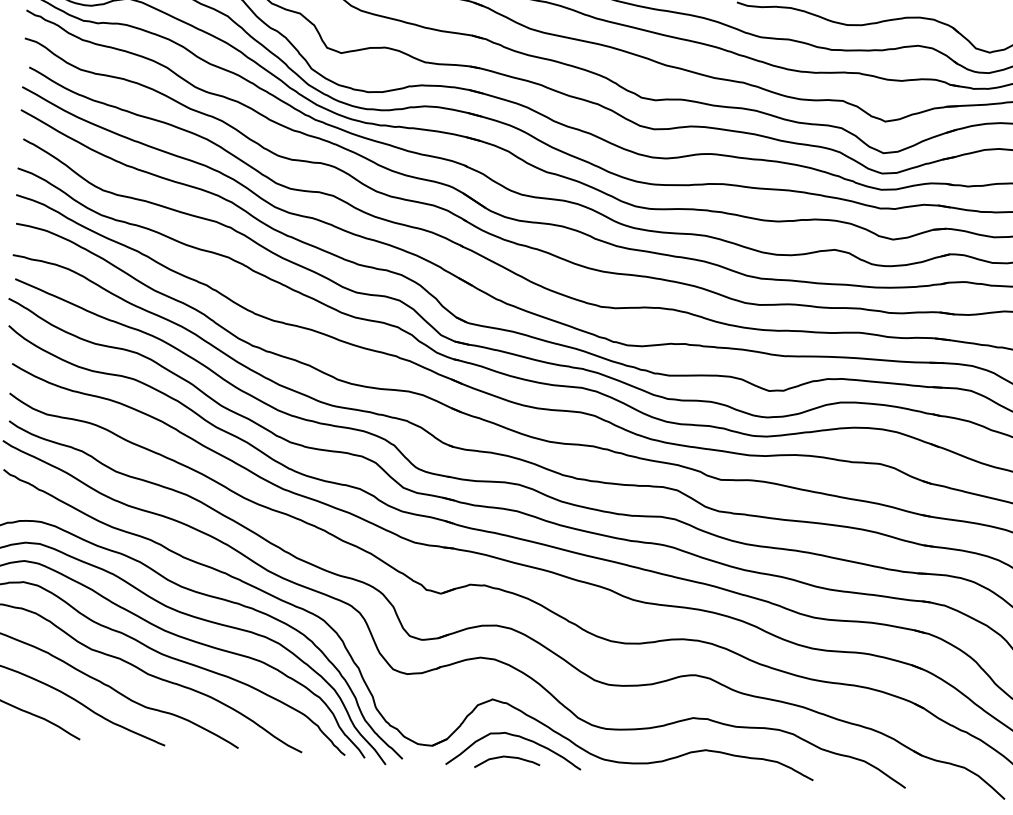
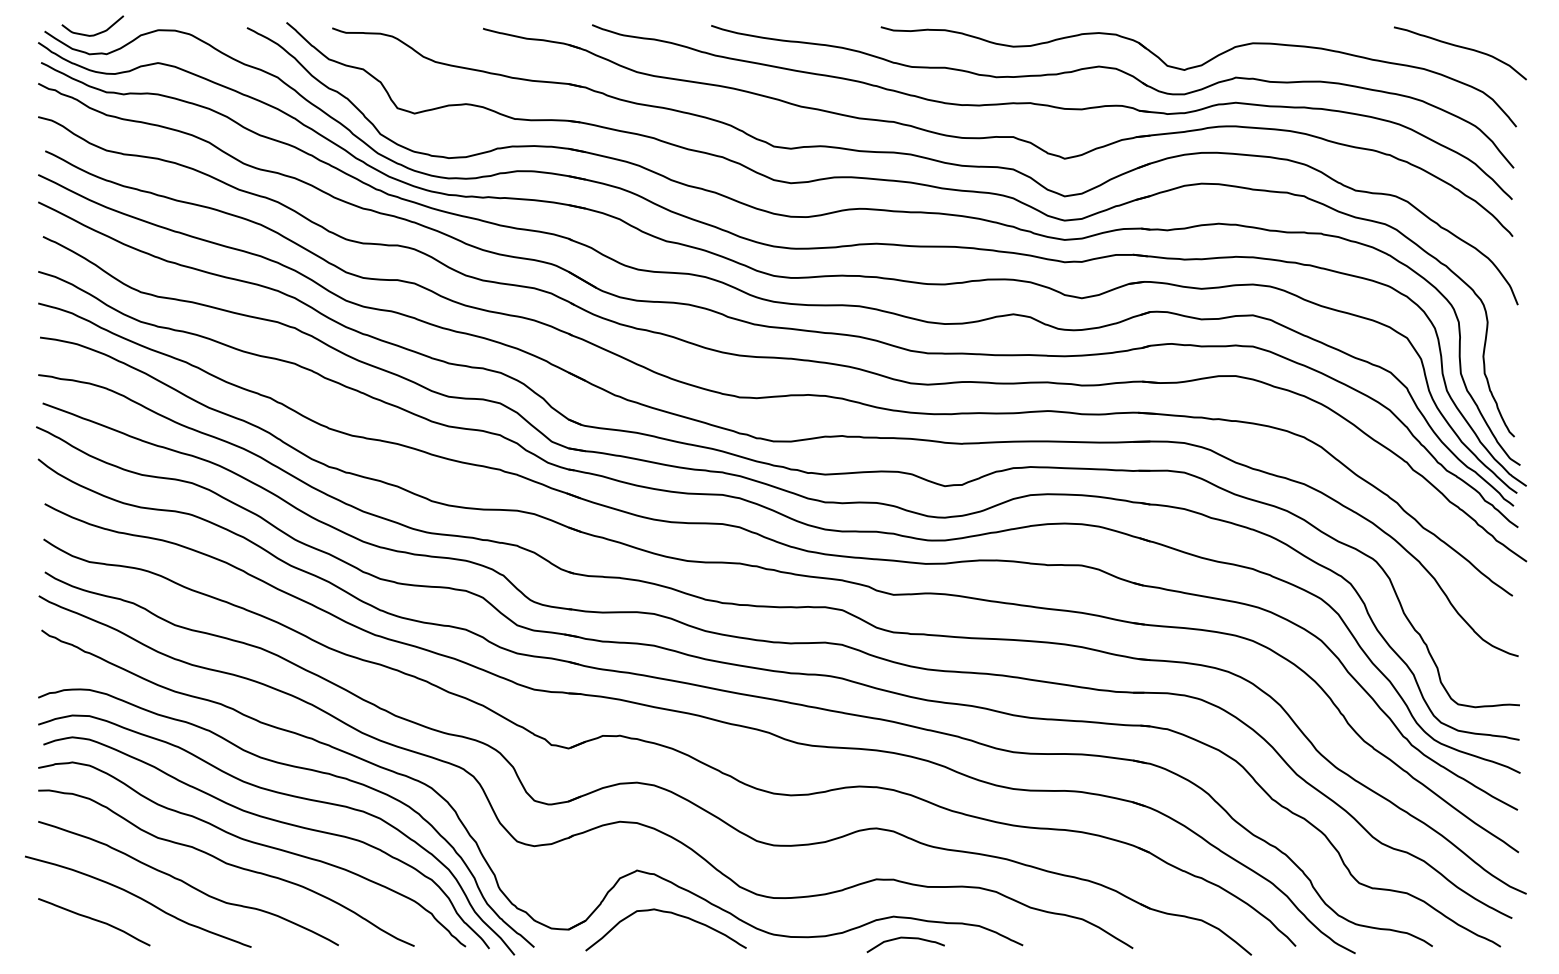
curve: (507, 757) -> (905, 938), moved

